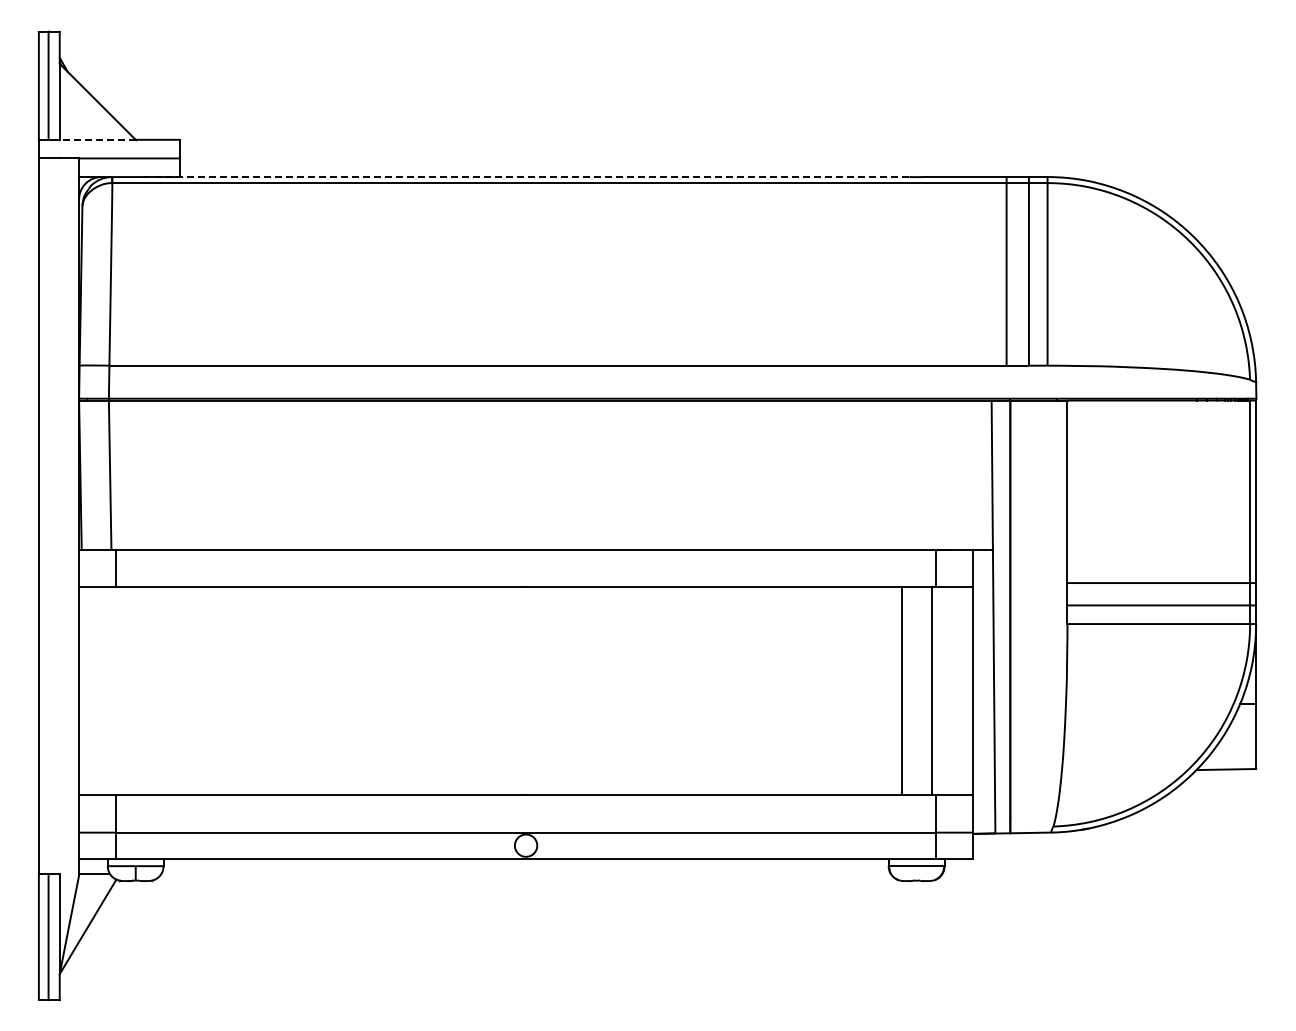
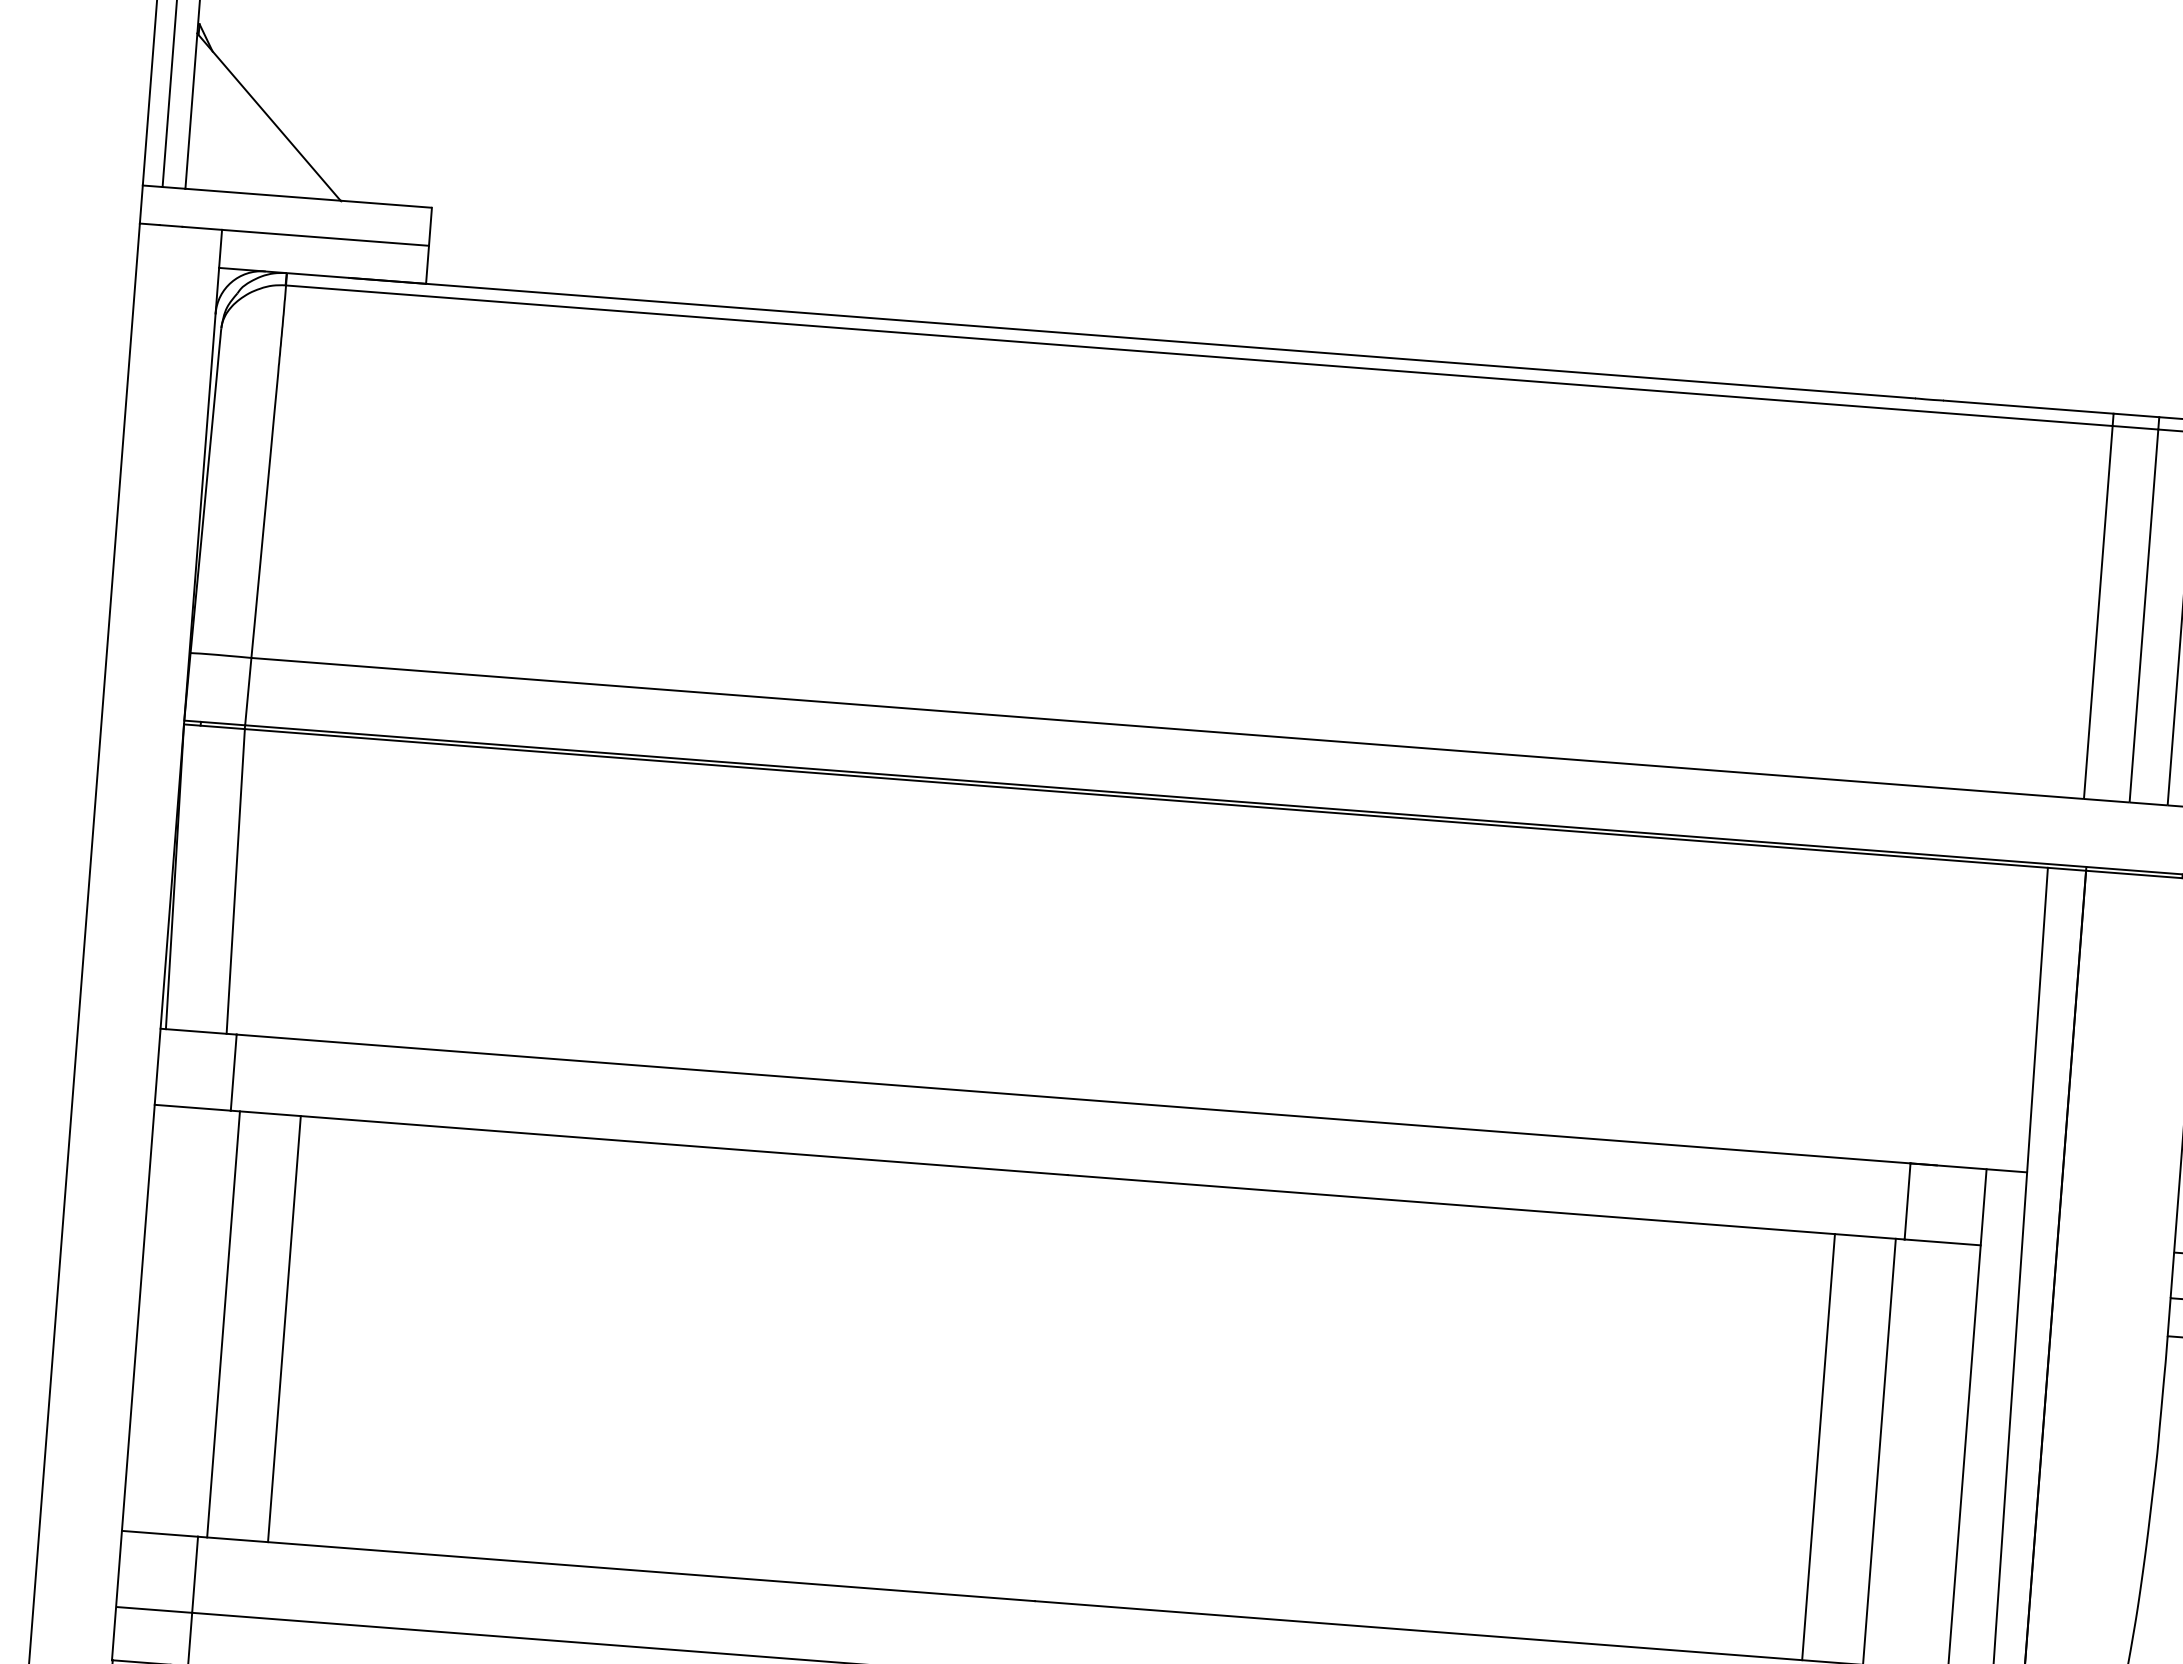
line: (97, 139) -> (262, 194), dashed -> solid
line: (526, 177) -> (1132, 339), dashed -> solid
line: (120, 690) -> (222, 1323), added
line: (150, 690) -> (284, 1327), added

